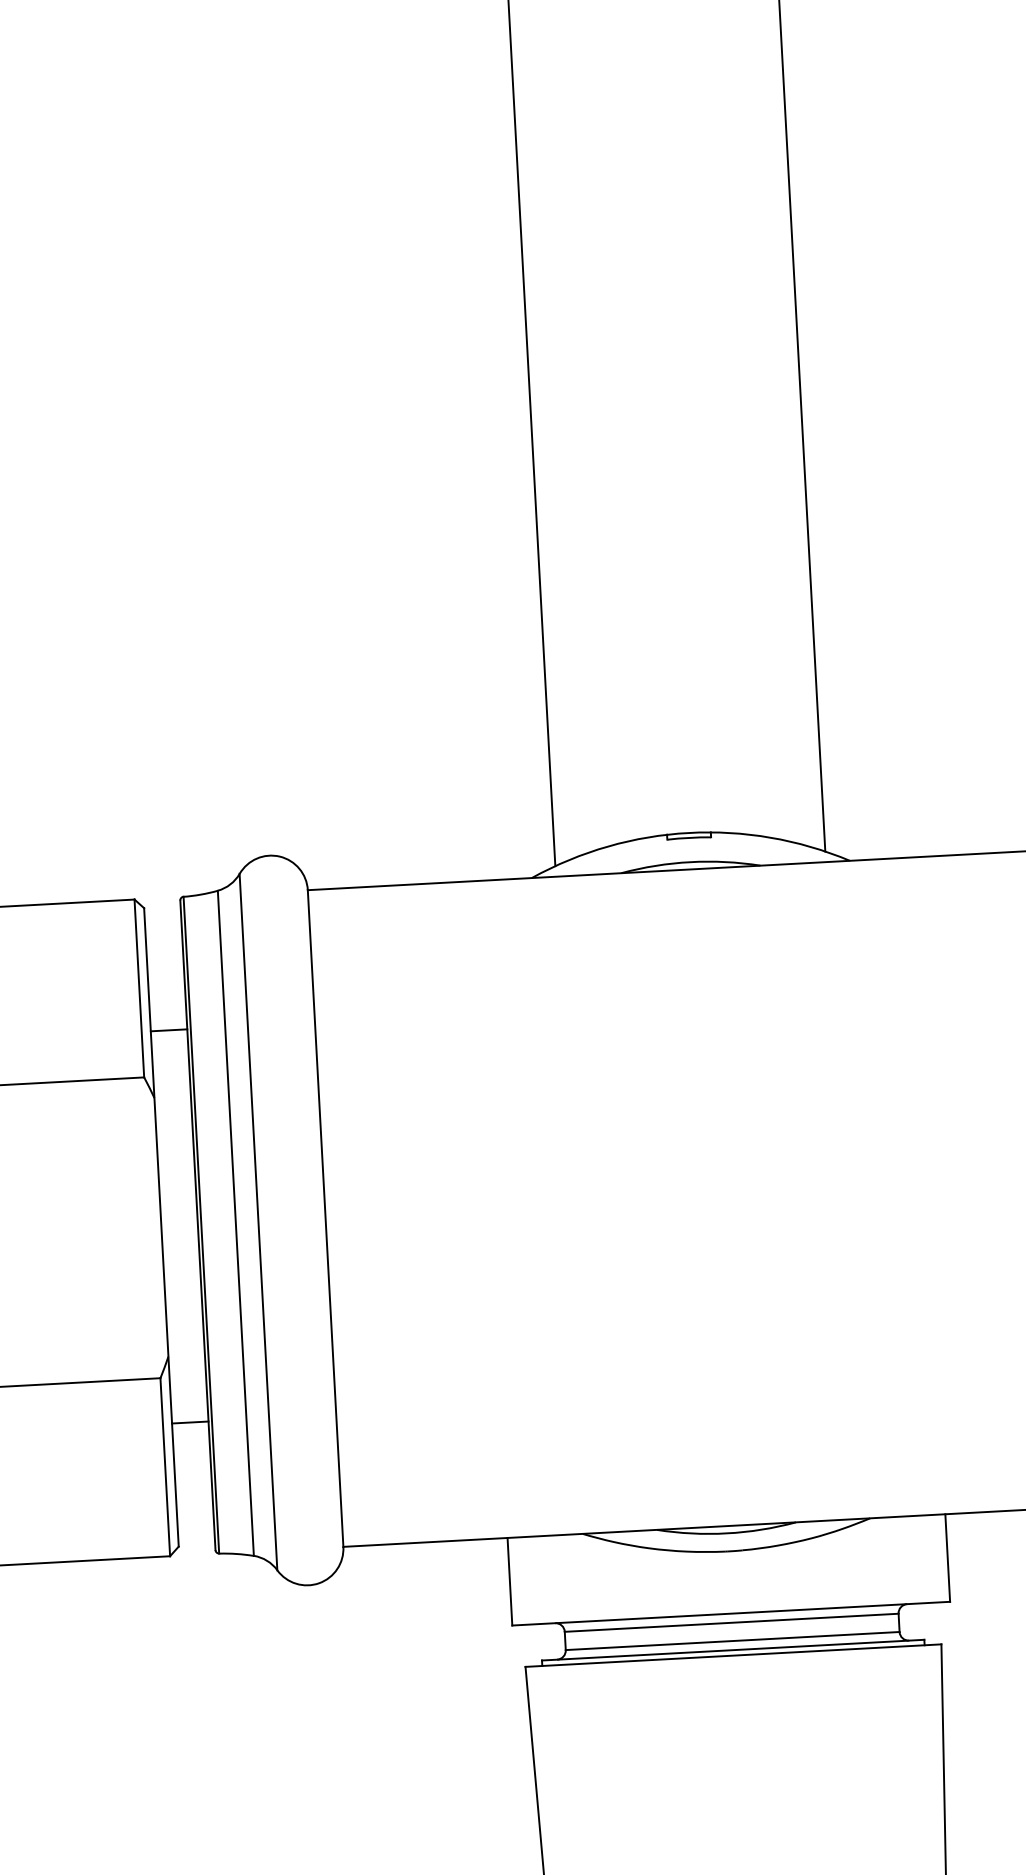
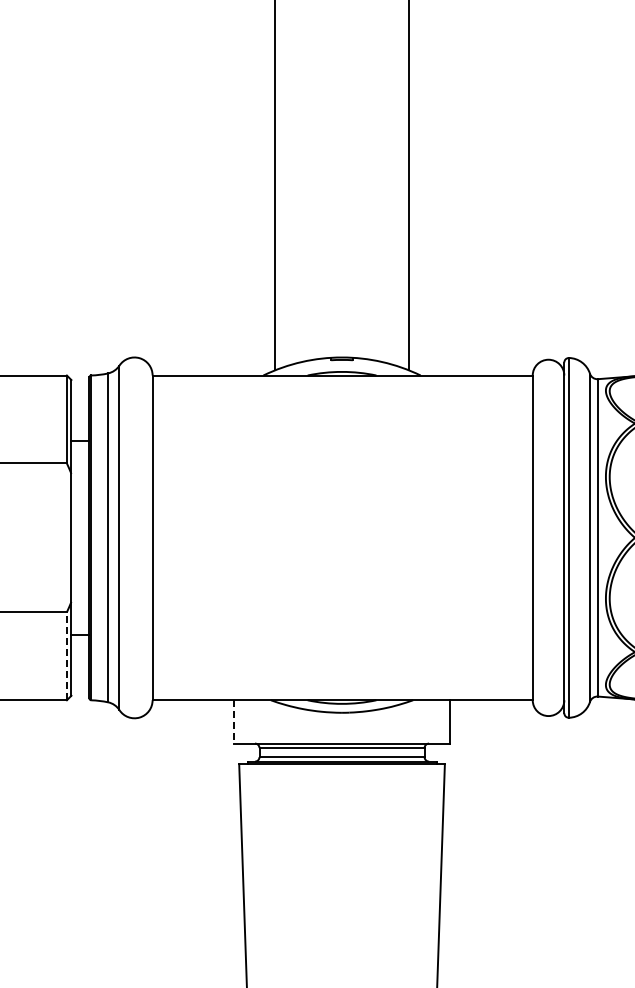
line: (164, 1465) -> (66, 655), solid -> dashed
line: (509, 1580) -> (233, 721), solid -> dashed

